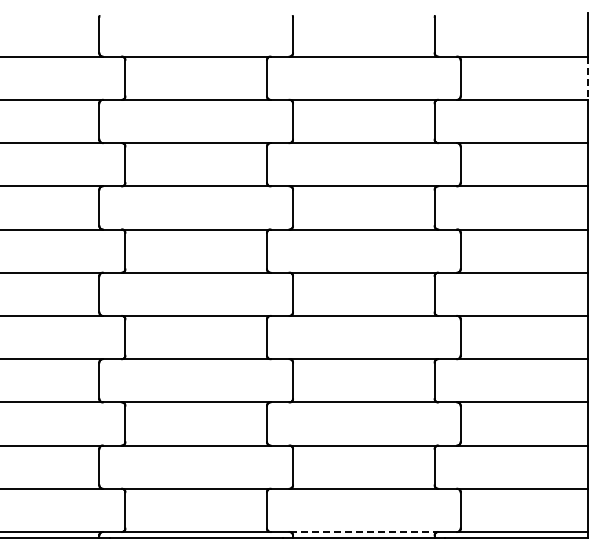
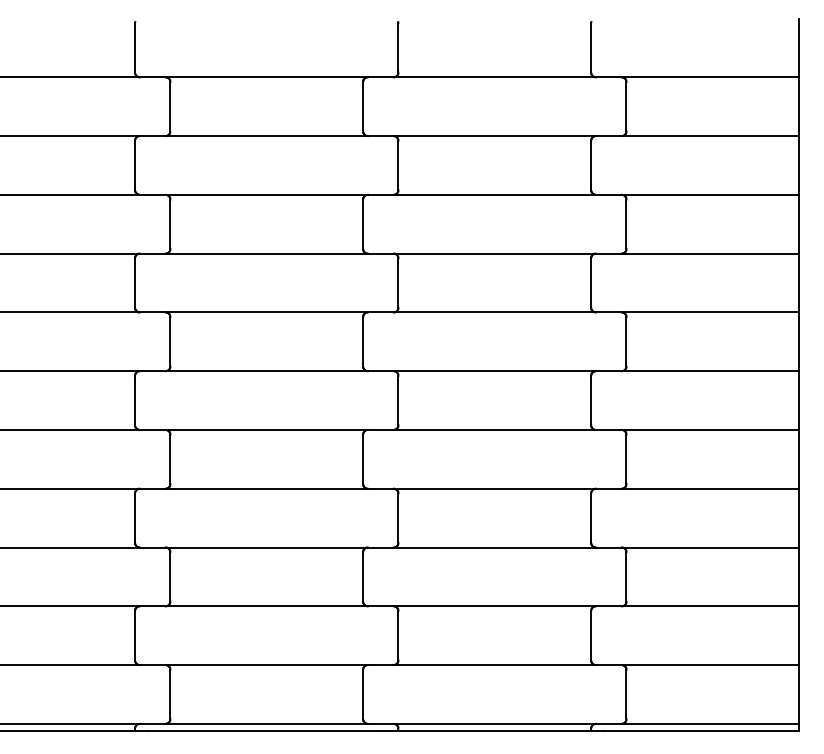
line: (587, 78) -> (798, 107), dashed -> solid
line: (364, 532) -> (495, 724), dashed -> solid

